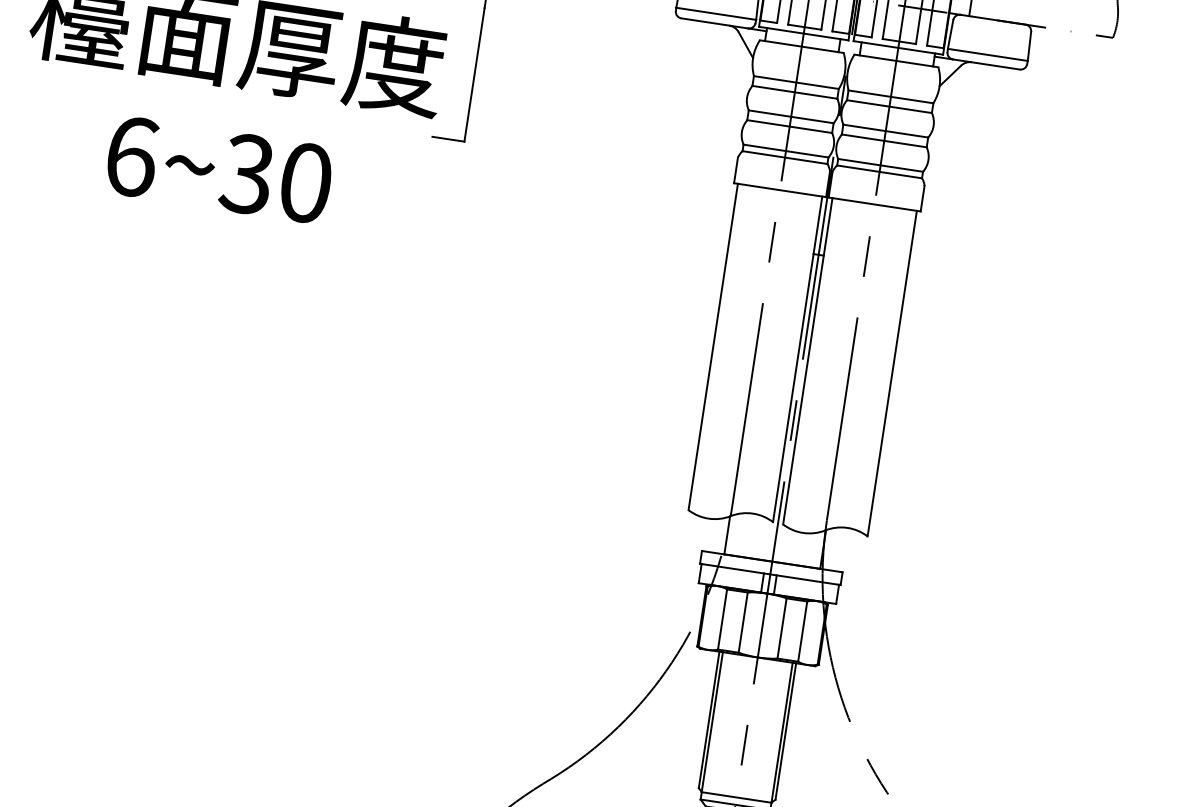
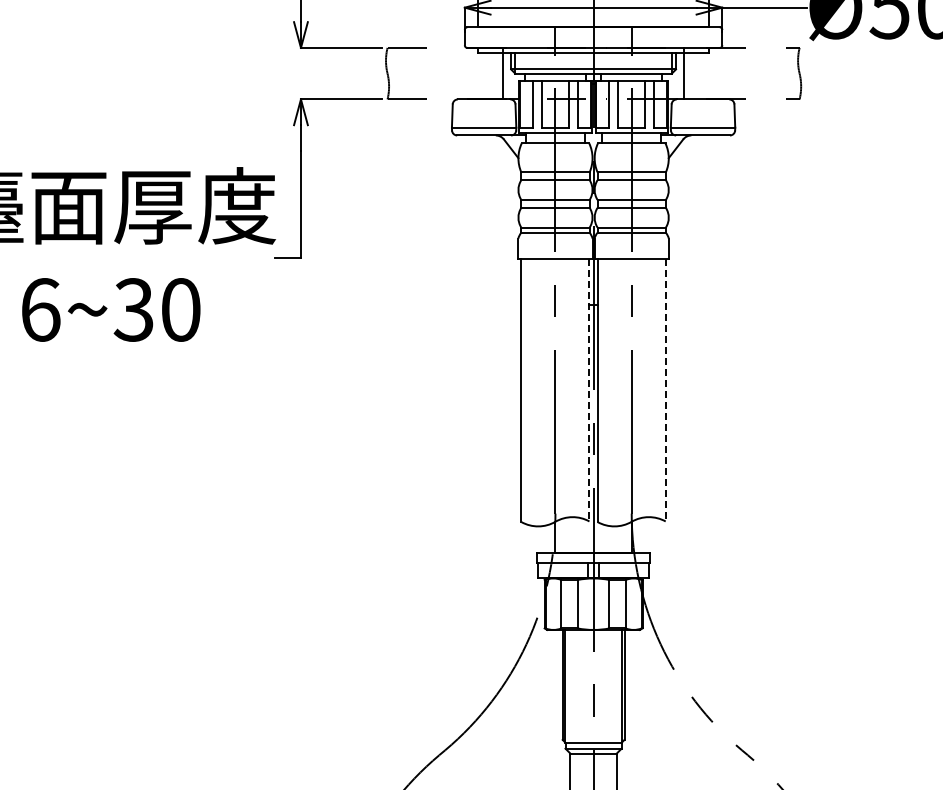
line: (797, 359) -> (589, 390), solid -> dashed
line: (891, 373) -> (665, 390), solid -> dashed

